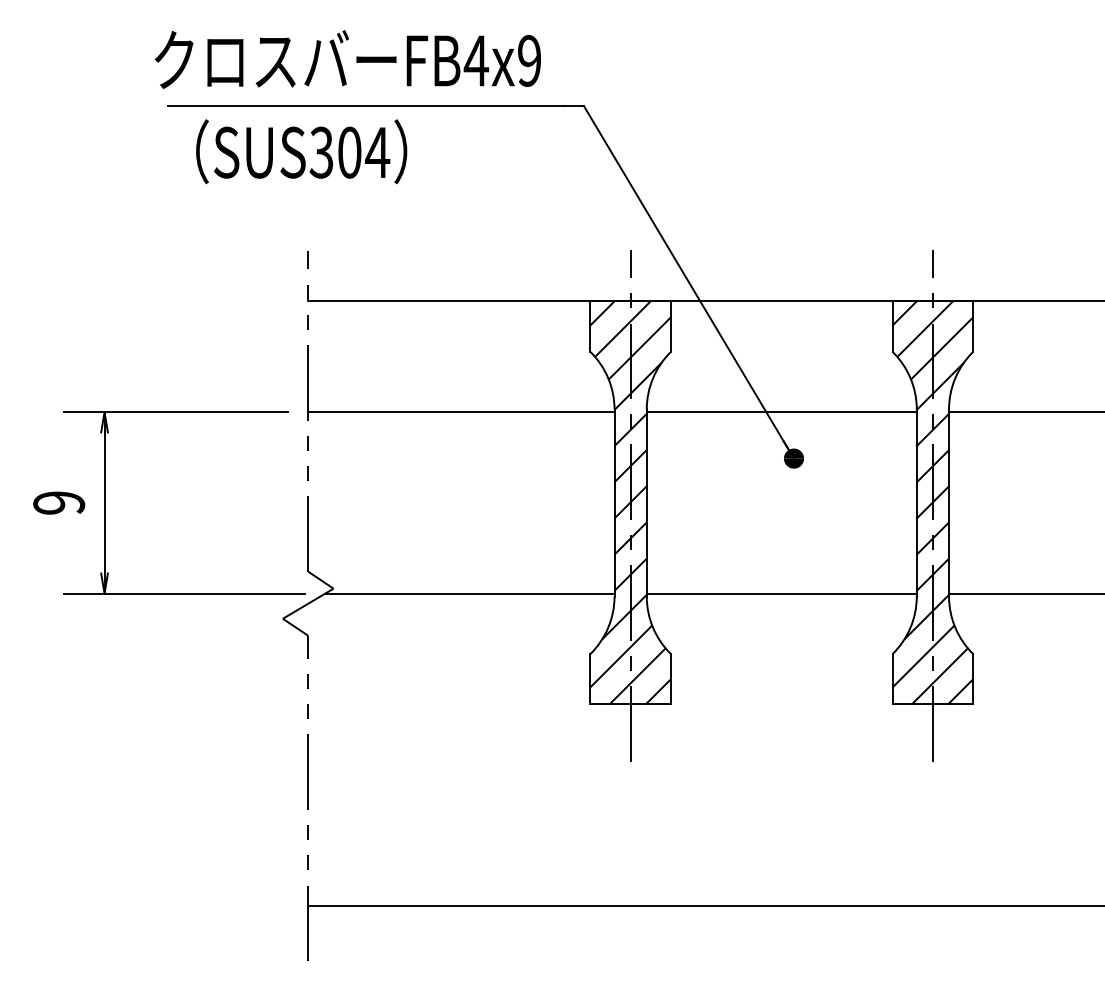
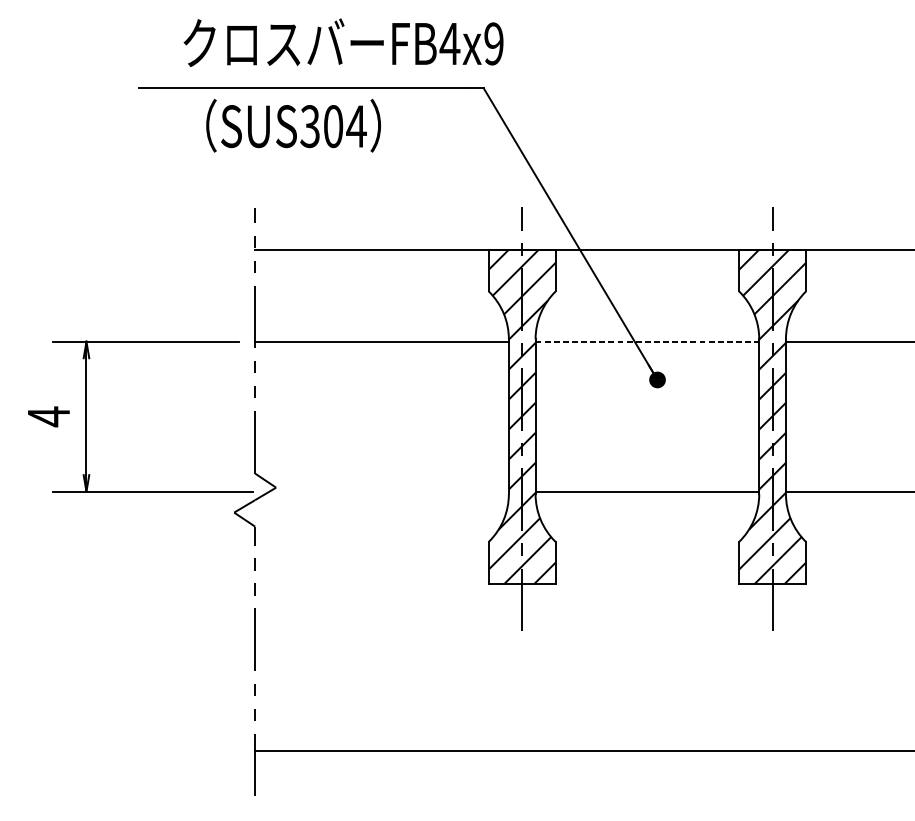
text: (347, 59) -> (343, 42), moved
text: (301, 151) -> (293, 125), moved
line: (782, 412) -> (648, 341), solid -> dashed
text: (59, 502) -> (49, 416), 9 -> 4
line: (469, 593) -> (388, 491), removed

